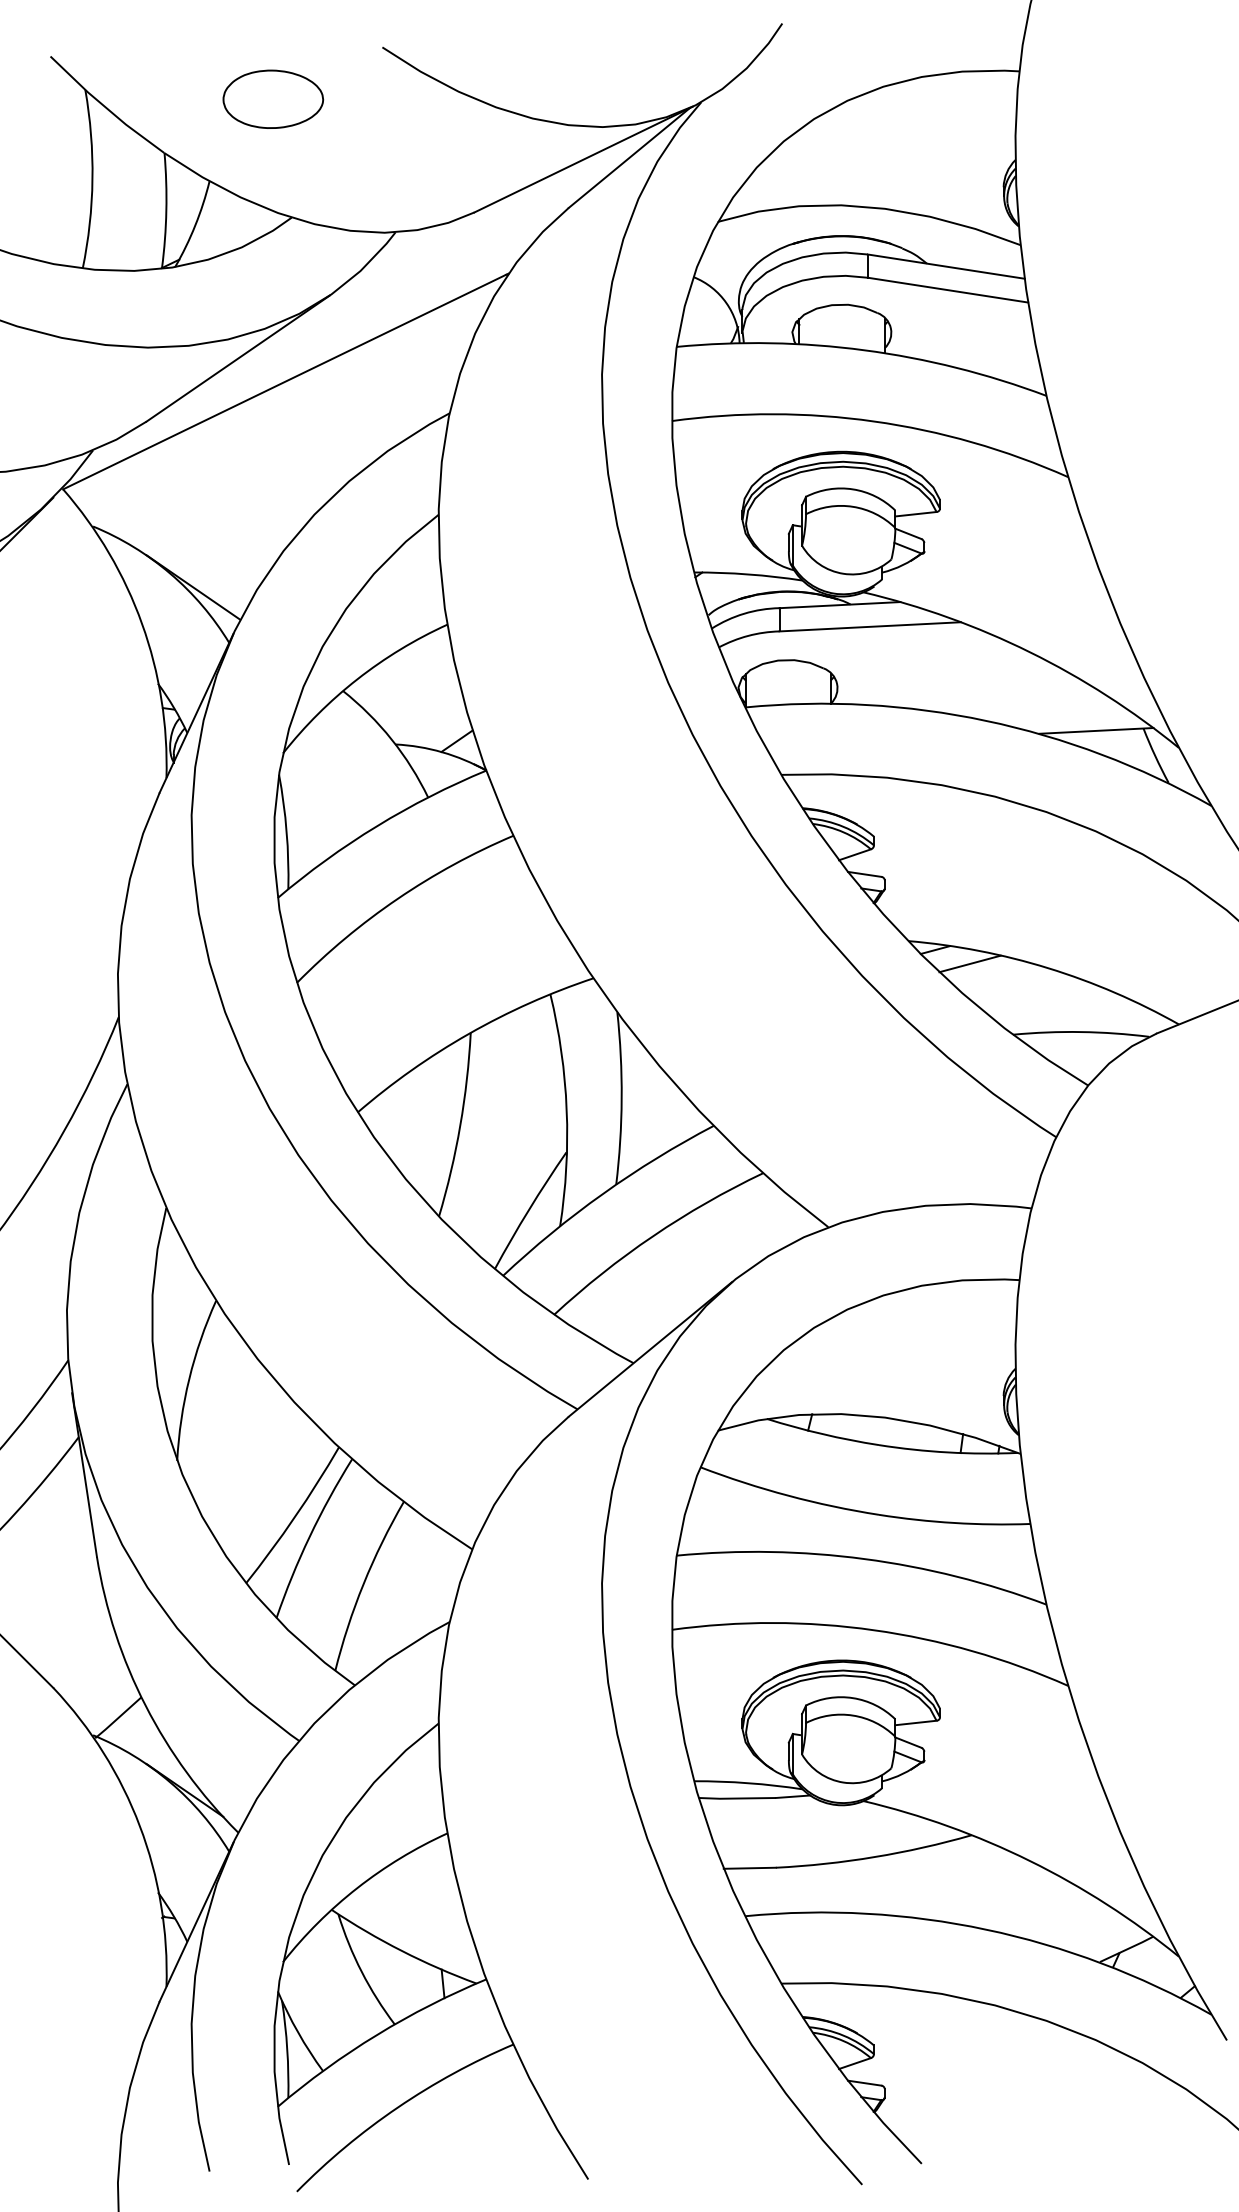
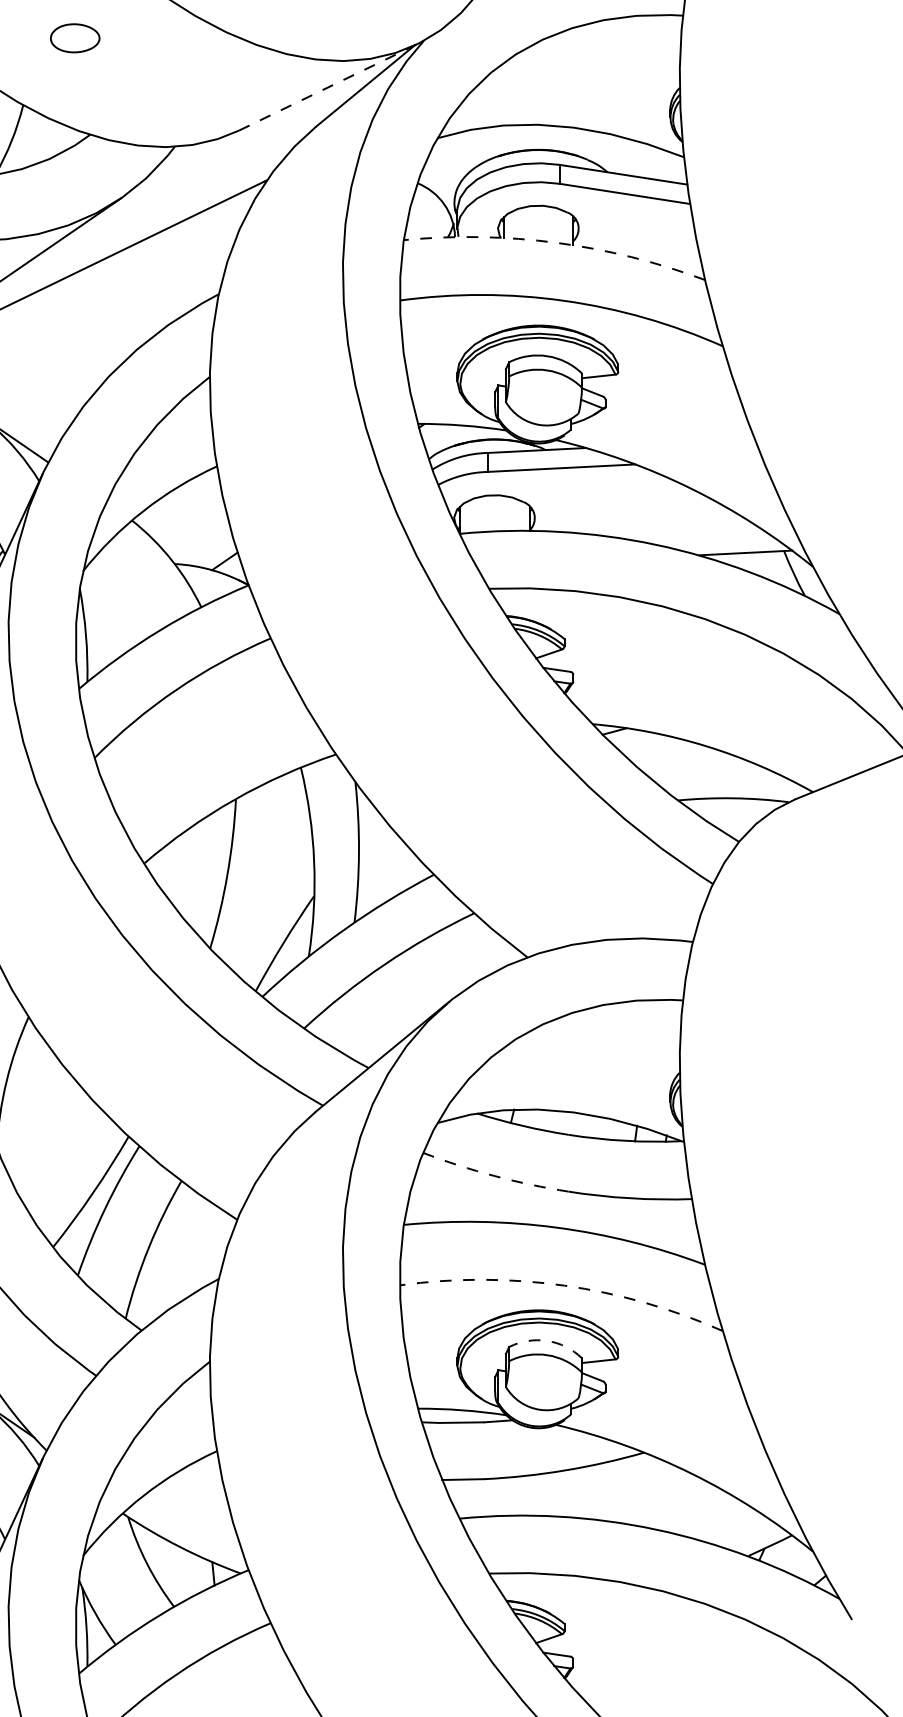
part: (273, 98) -> (75, 37), size x0.6
line: (584, 159) -> (328, 87), solid -> dashed
arc: (864, 350) -> (556, 243), solid -> dashed
line: (969, 963) -> (642, 742), removed
arc: (788, 1495) -> (494, 1175), solid -> dashed
arc: (873, 1630) -> (564, 1285), solid -> dashed
arc: (852, 1698) -> (547, 1341), solid -> dashed

